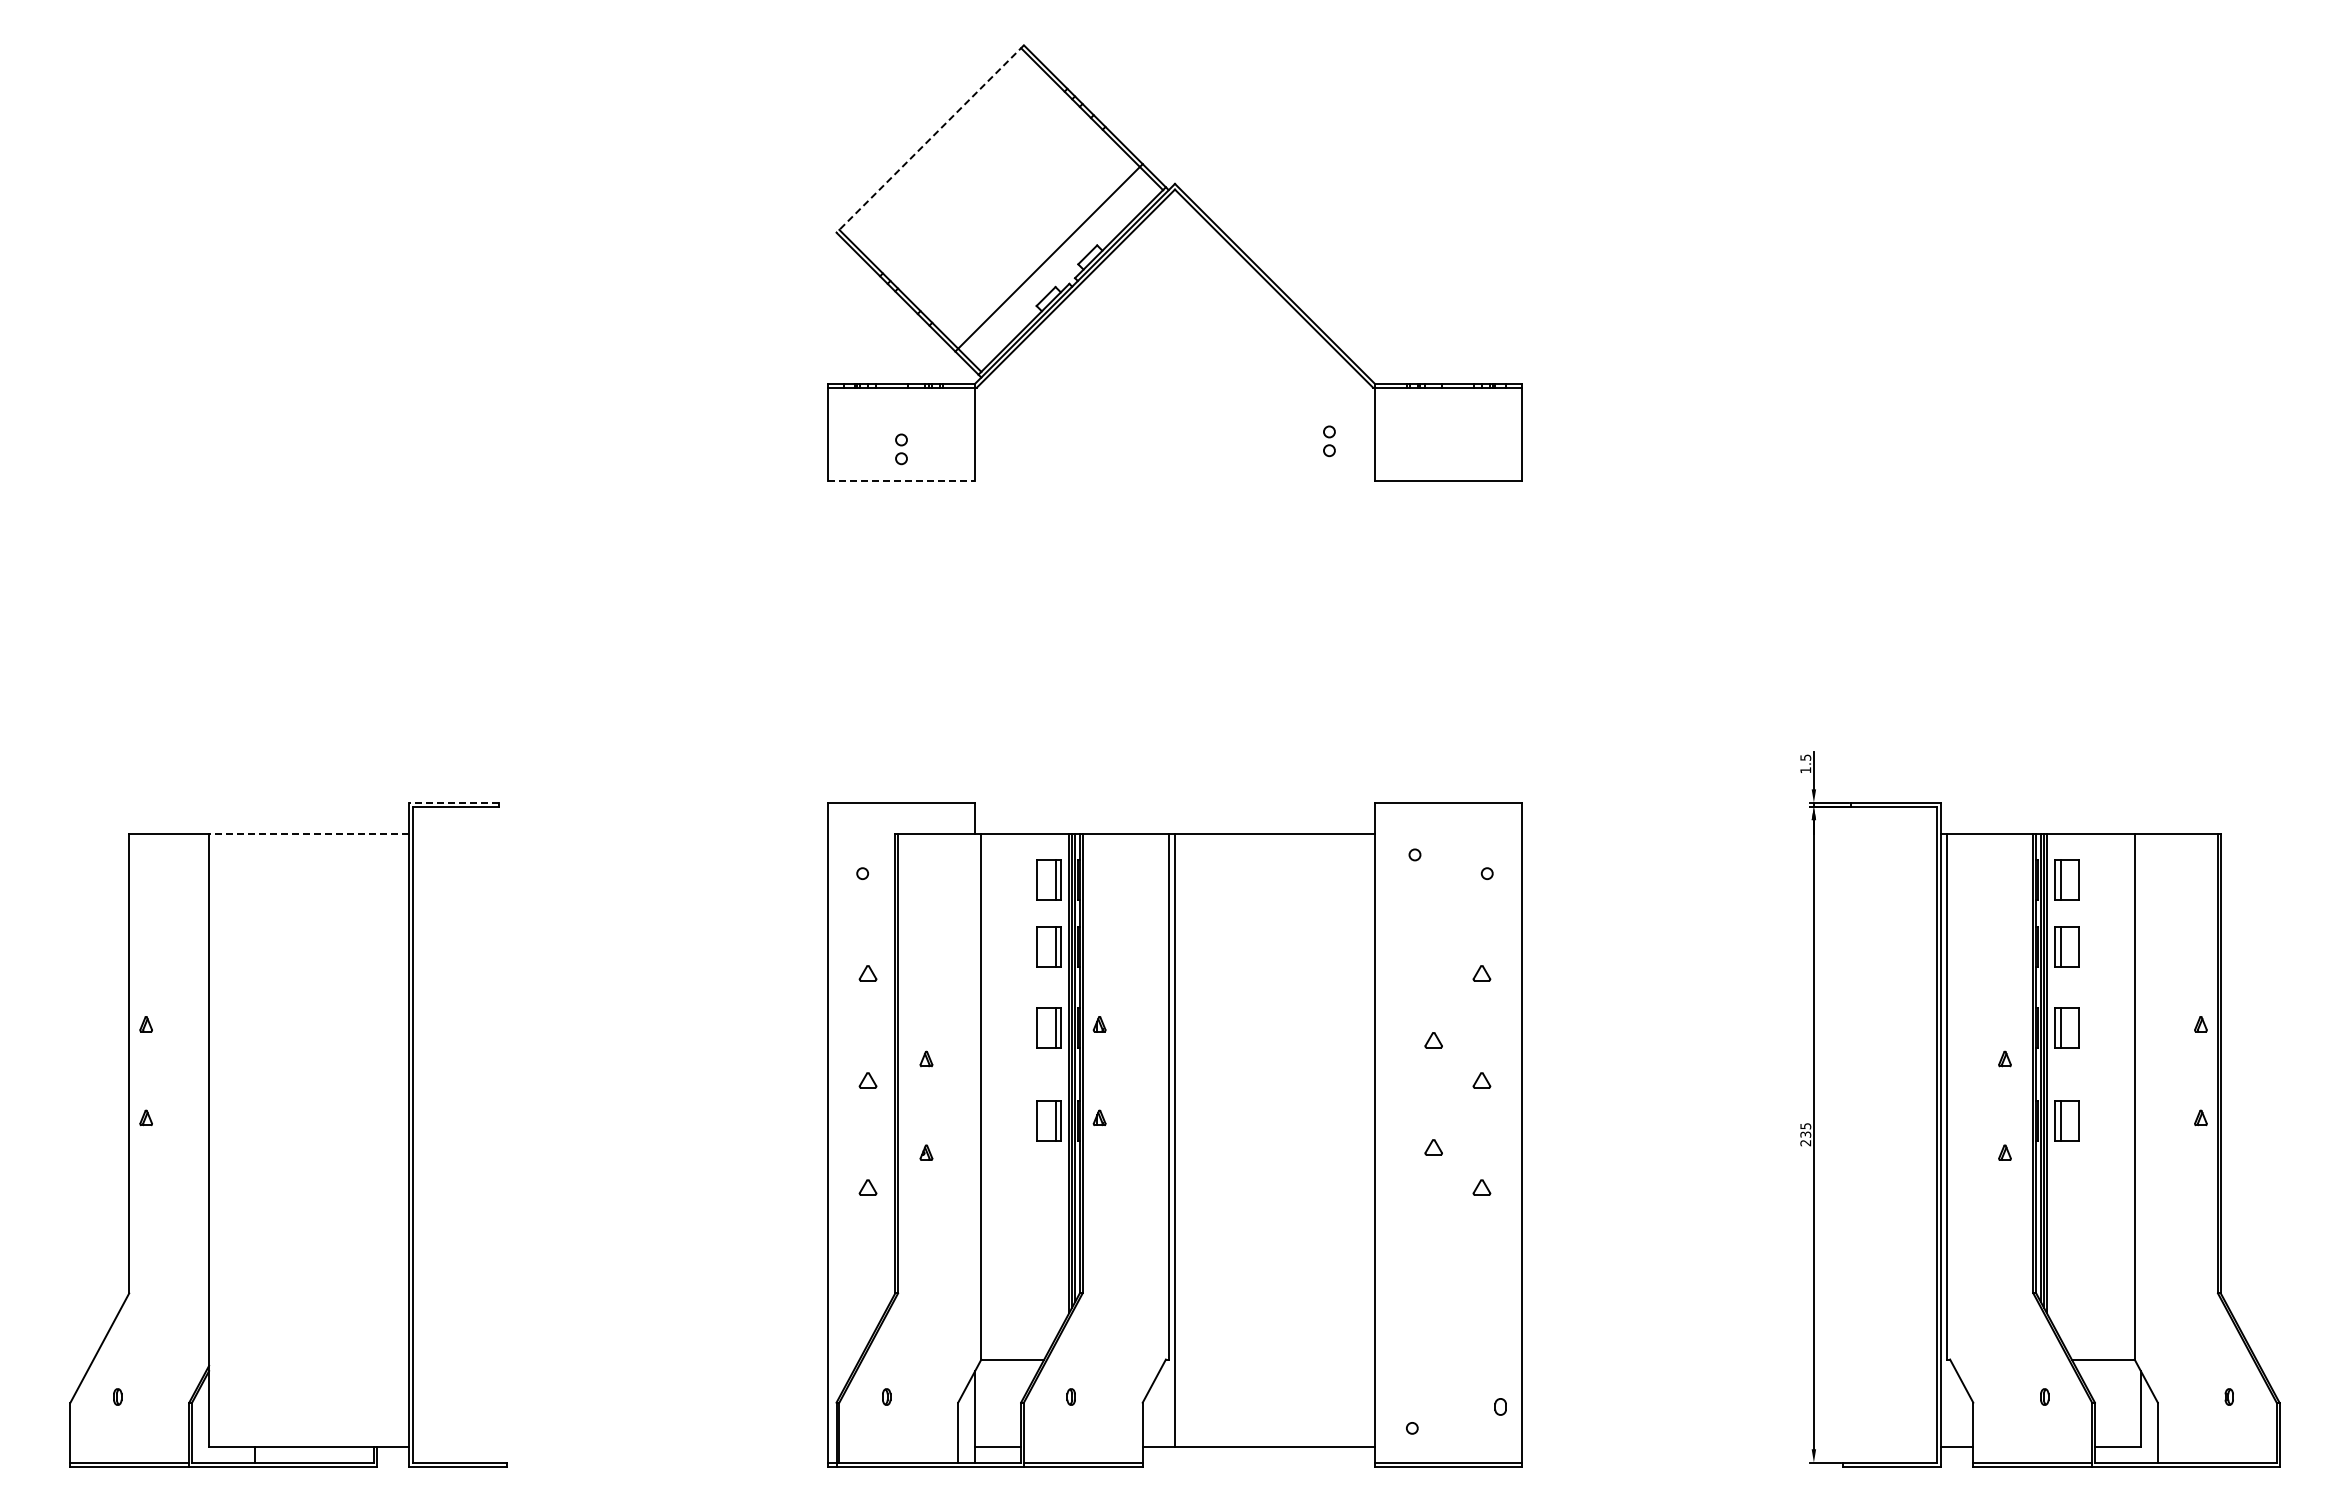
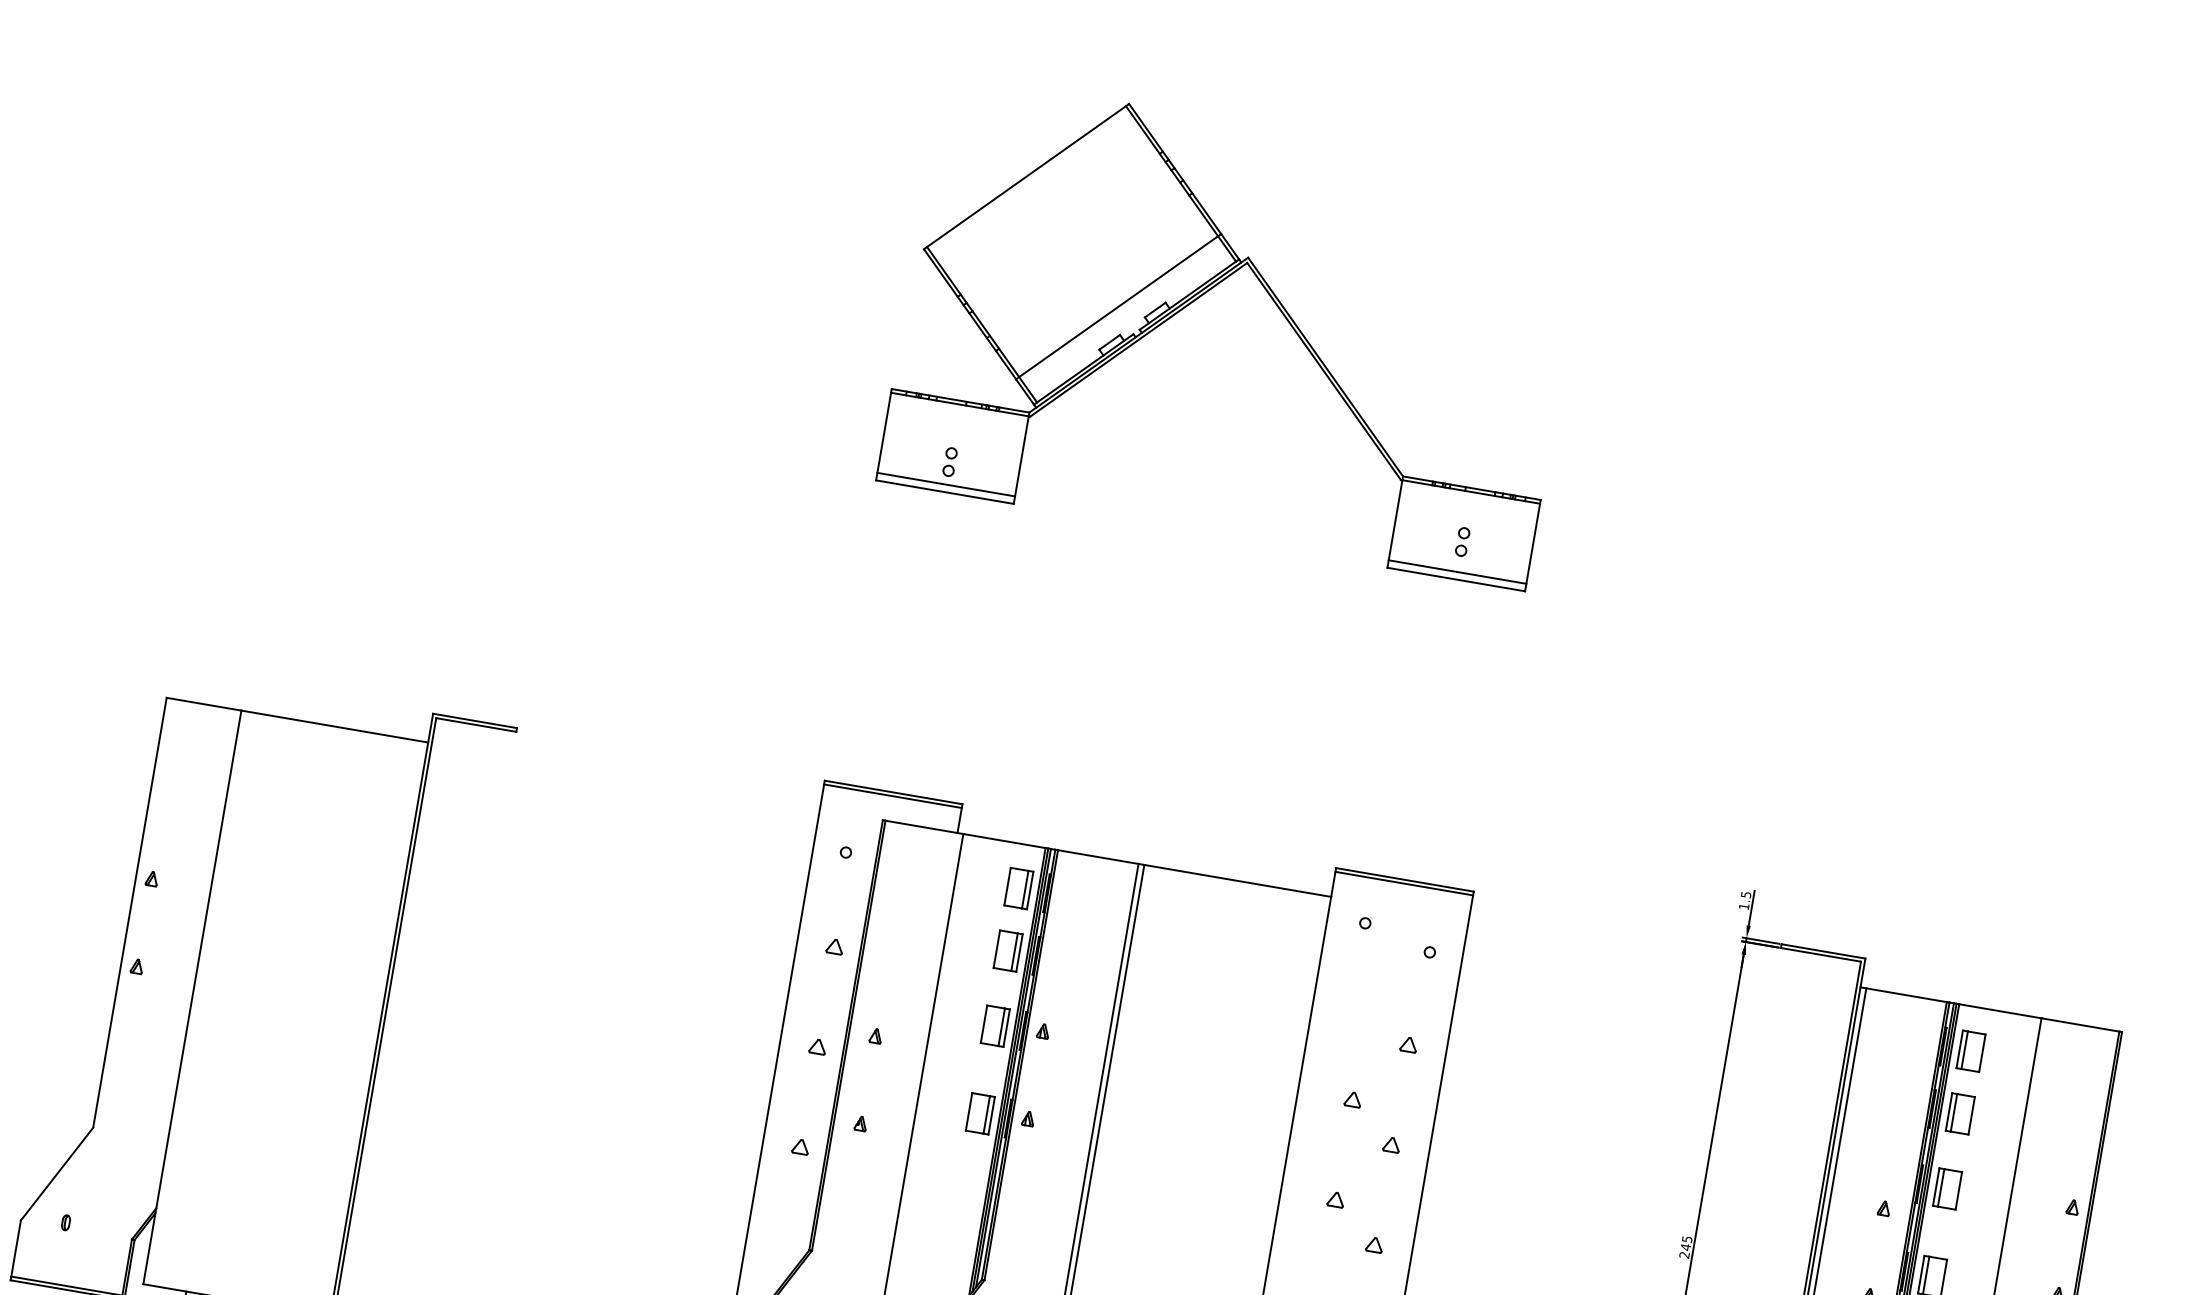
line: (930, 139) -> (1026, 177), dashed -> solid
part: (1329, 441) -> (1462, 542), moved
line: (901, 473) -> (946, 484), added
line: (1448, 473) -> (1457, 572), added
line: (901, 481) -> (944, 492), dashed -> solid
line: (453, 802) -> (474, 720), dashed -> solid
line: (901, 806) -> (893, 795), added
line: (1448, 806) -> (1404, 883), added
line: (309, 833) -> (335, 726), dashed -> solid
text: (1805, 1134) -> (1685, 1247), 235 -> 245

